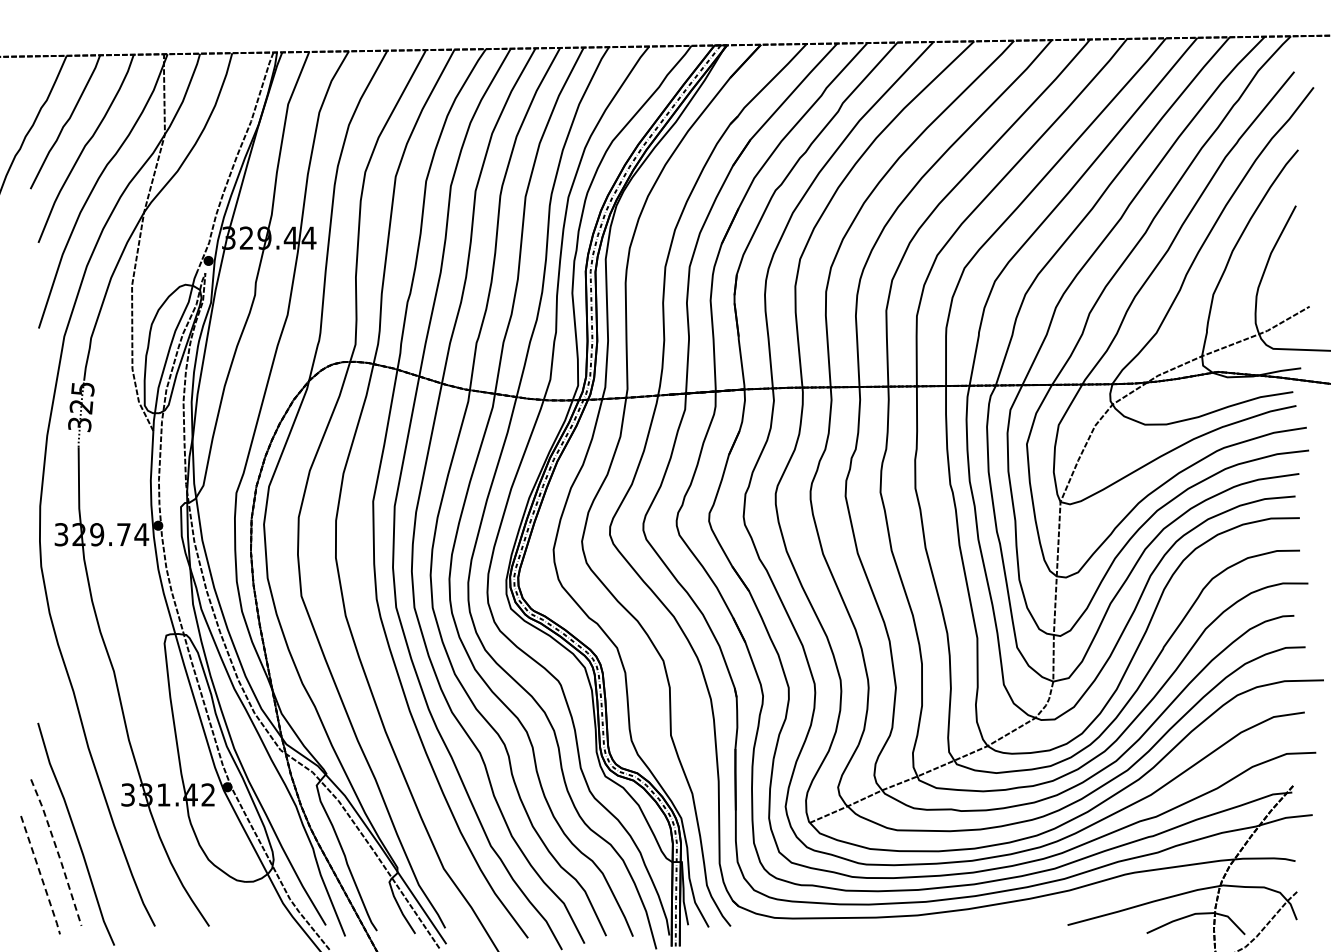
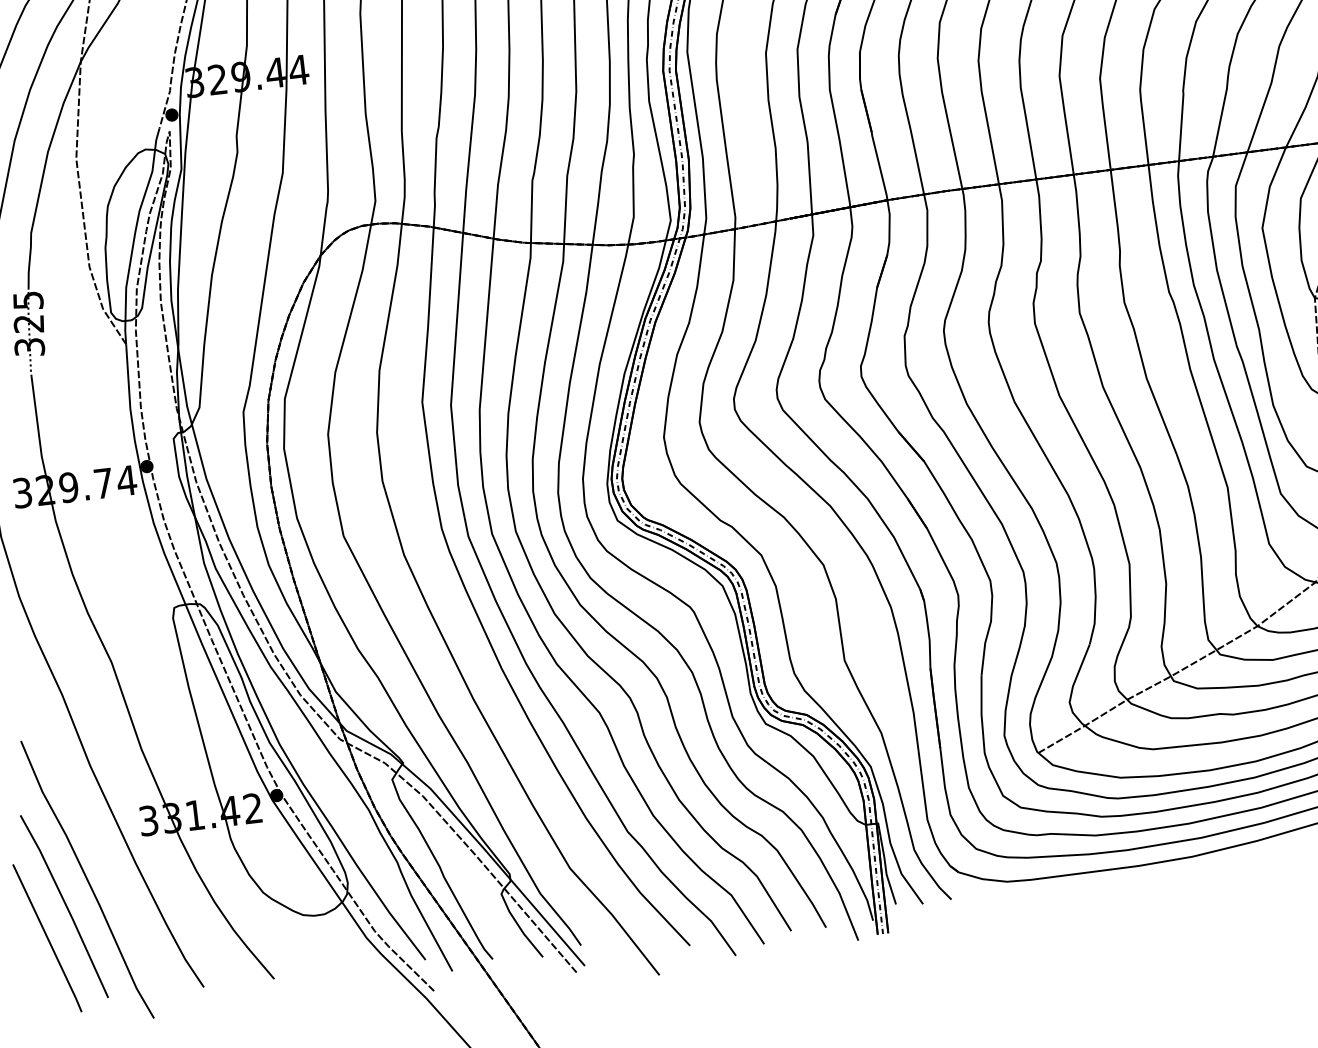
line: (57, 852) -> (65, 906), dashed -> solid
line: (40, 875) -> (47, 938), dashed -> solid

